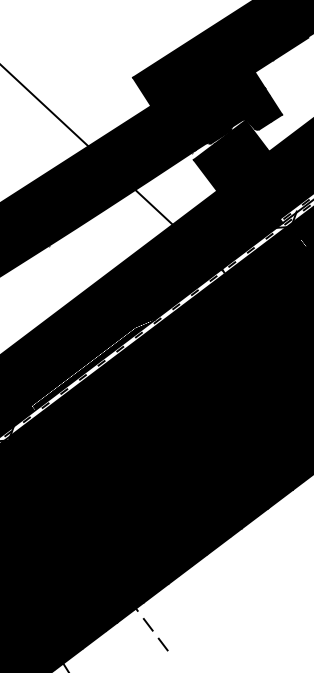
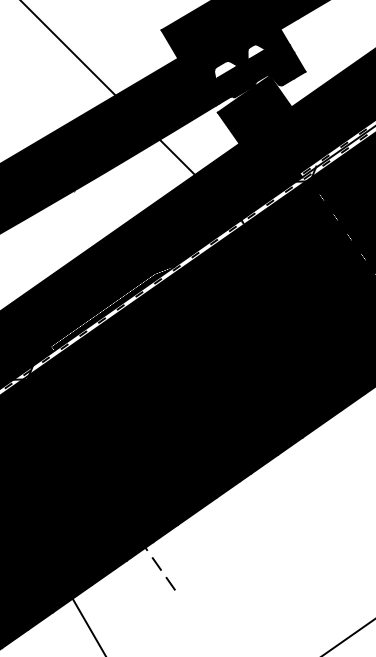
fill: (232, 97) -> (257, 53), removed
fill: (202, 117) -> (227, 71), removed

